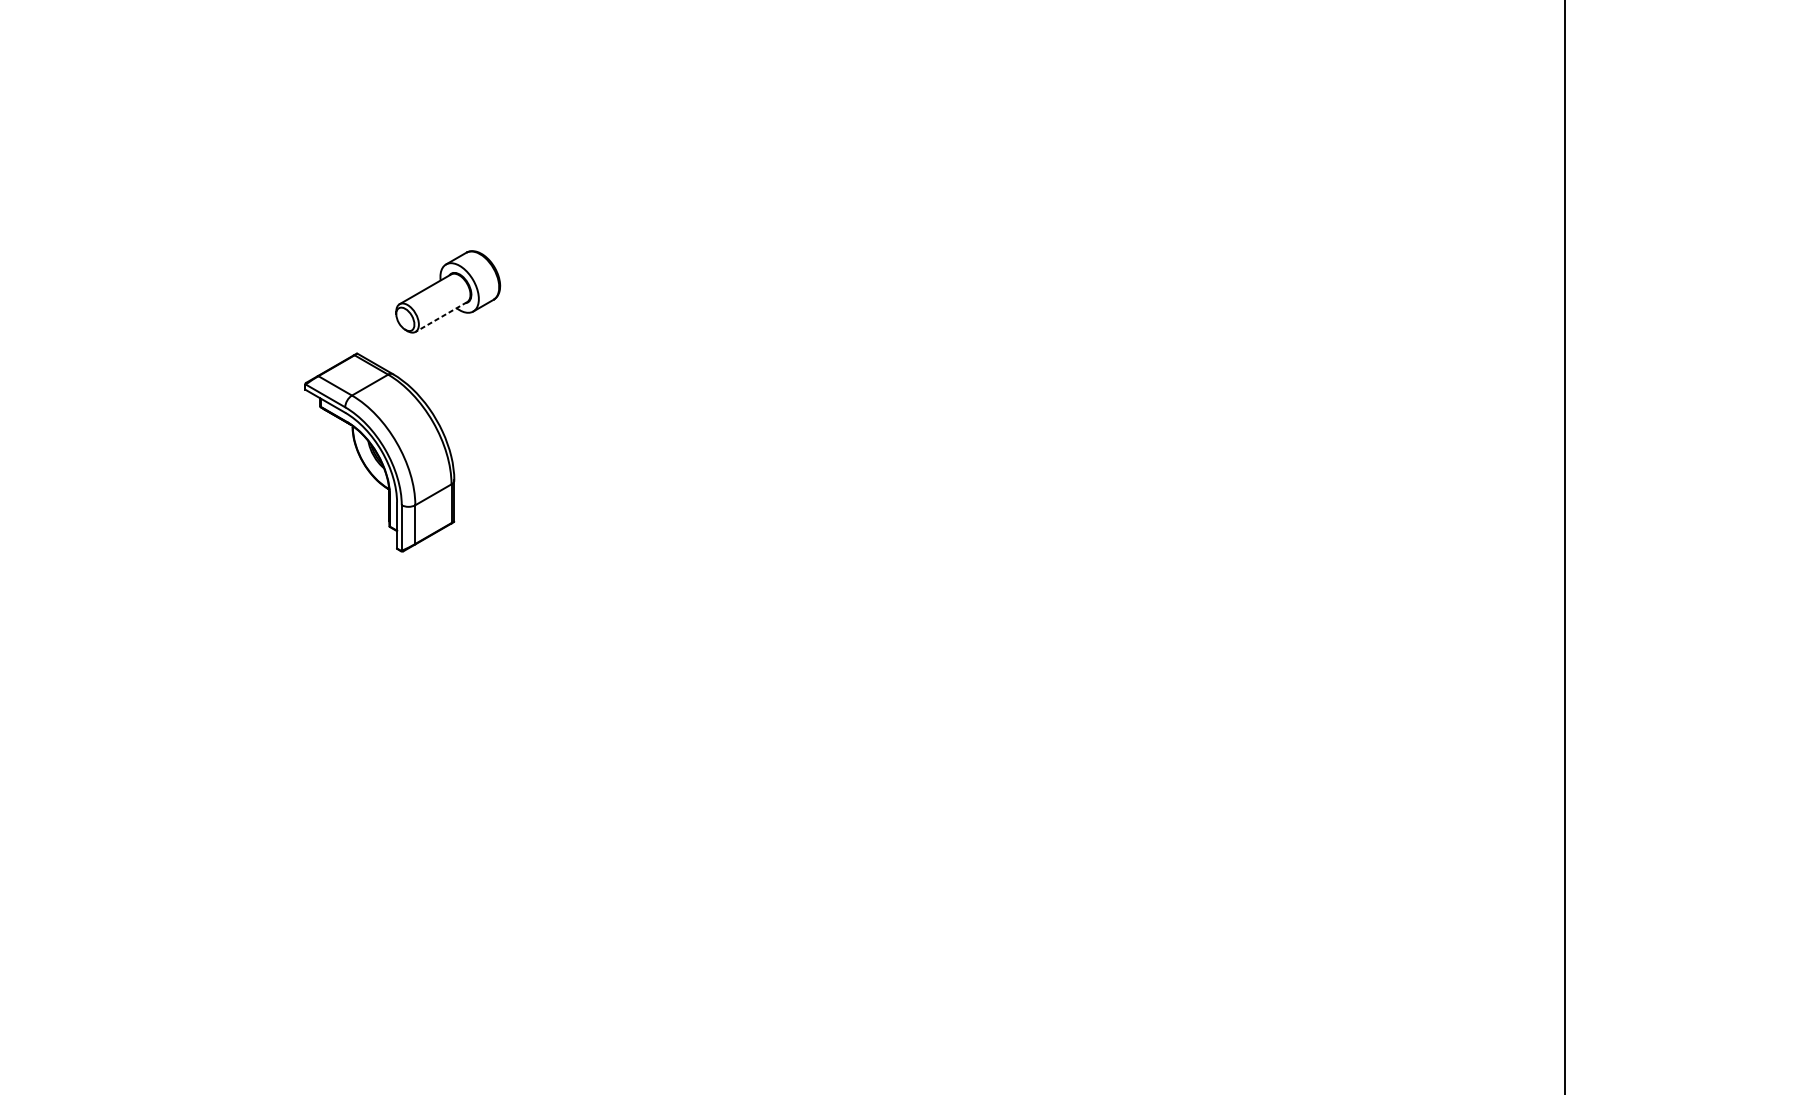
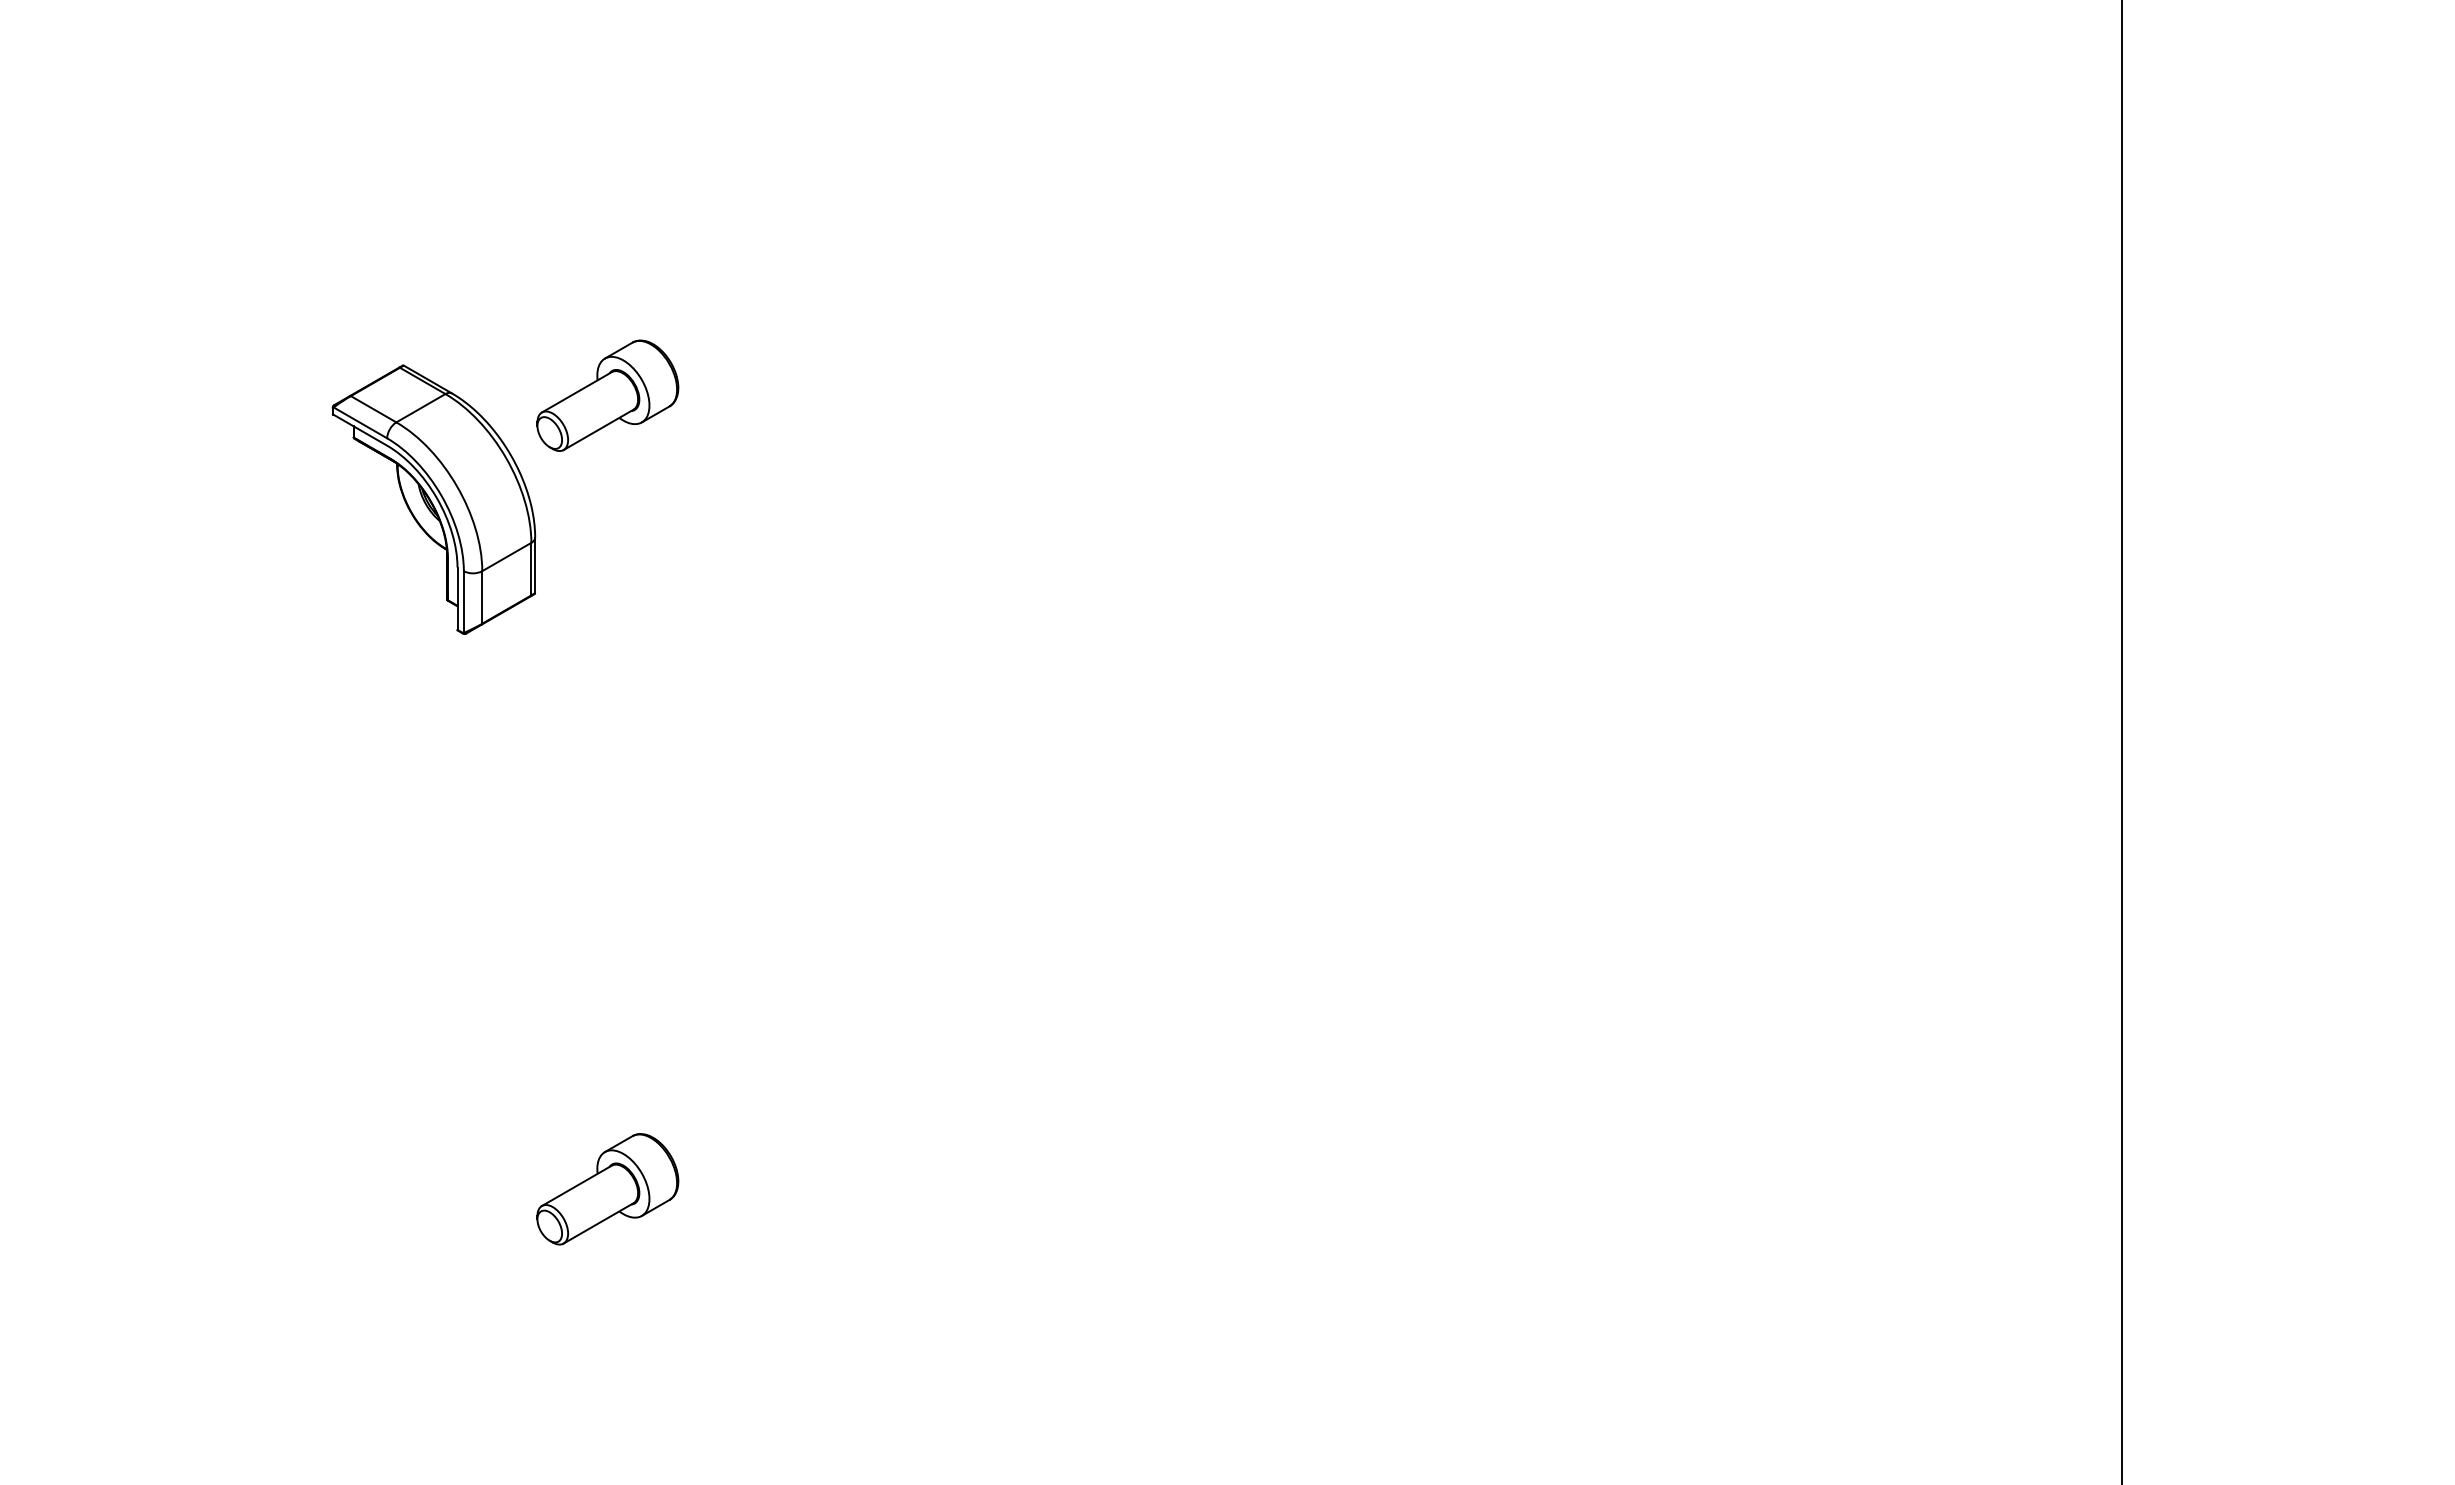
line: (441, 317) -> (598, 430), dashed -> solid
part: (379, 452) -> (433, 499), moved
part: (447, 877) -> (607, 1189), added

